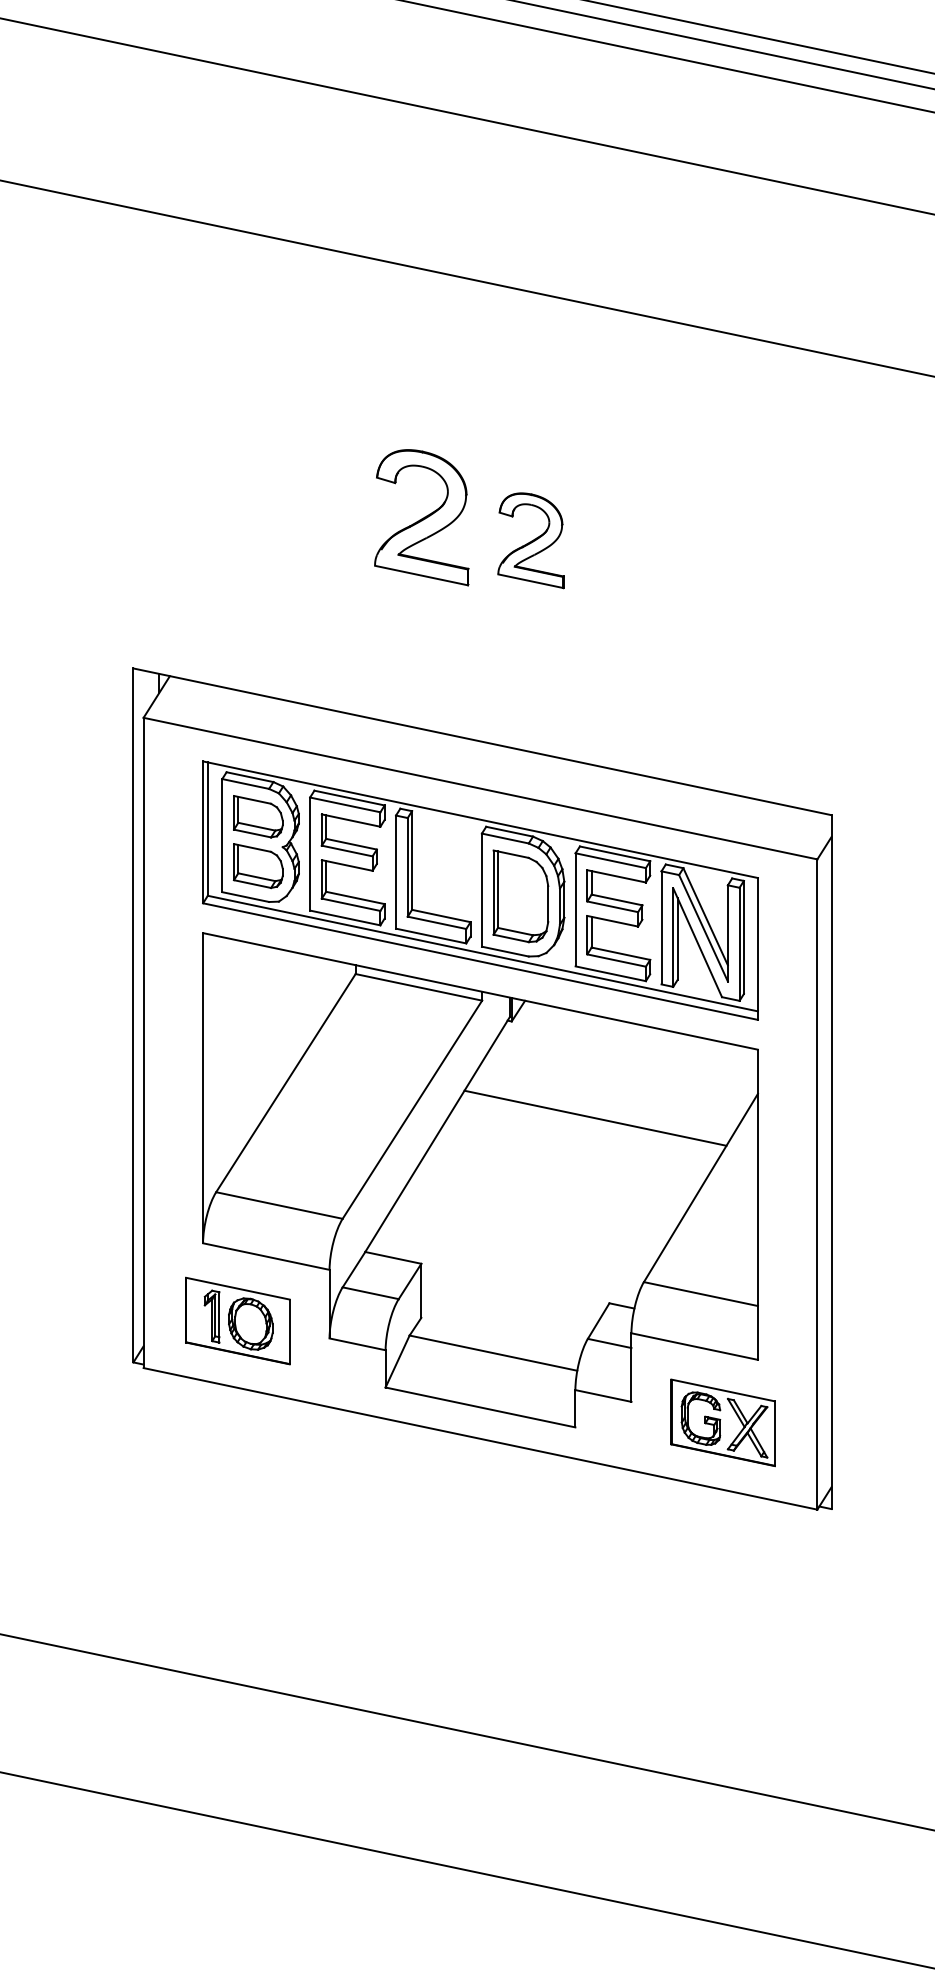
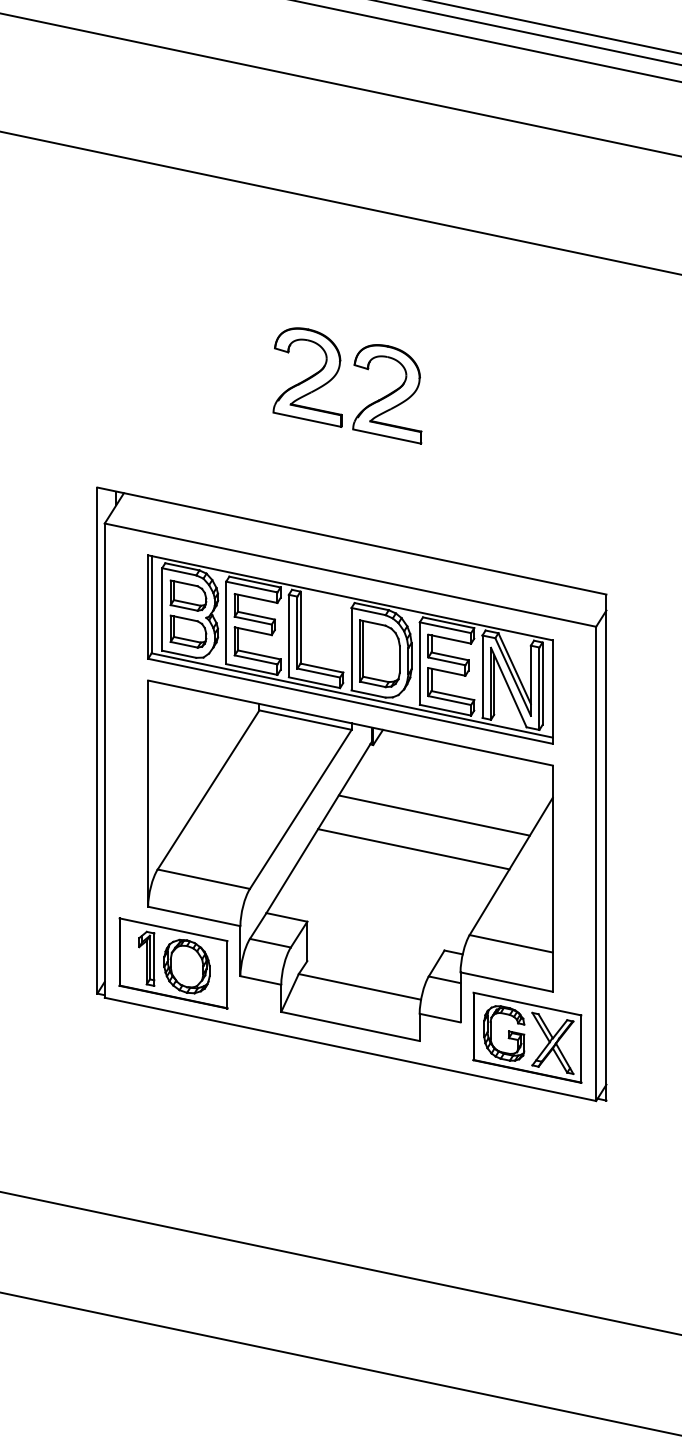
part: (531, 540) -> (387, 394), size x1.43
line: (566, 1164) -> (413, 849), added
part: (237, 1321) -> (173, 963), size x1.43
part: (723, 1422) -> (527, 1037), size x1.43

